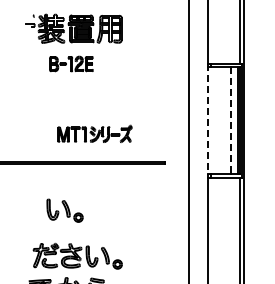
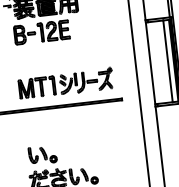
part: (71, 63) -> (41, 31), size x1.67
line: (207, 120) -> (150, 63), dashed -> solid
line: (230, 120) -> (167, 61), dashed -> solid
part: (94, 133) -> (65, 83), size x1.67
part: (64, 210) -> (42, 155), moved

